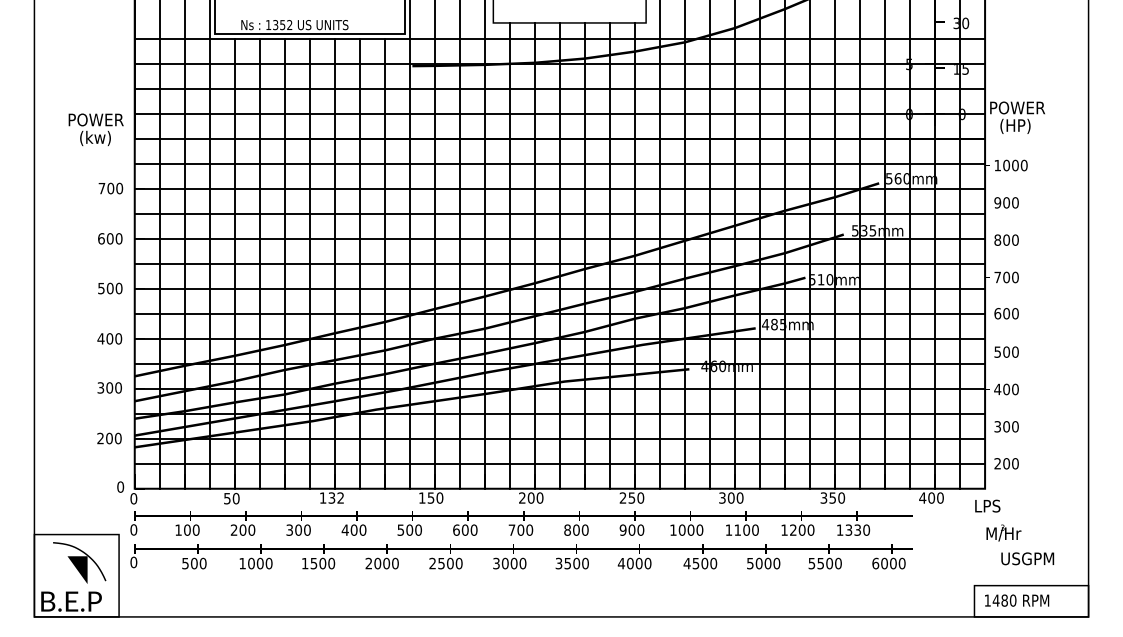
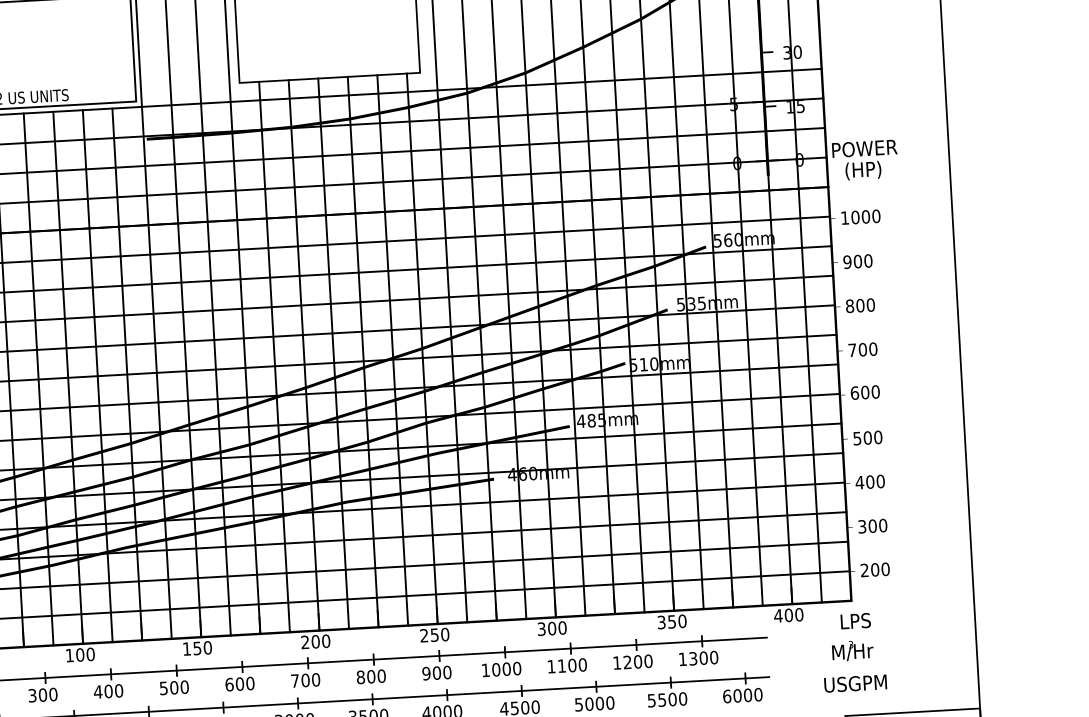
text: (336, 497) -> (85, 654), 132 -> 100
text: (857, 529) -> (703, 657), 1330 -> 1300
text: (1003, 532) -> (852, 650), moved
text: (1027, 558) -> (855, 683), moved

